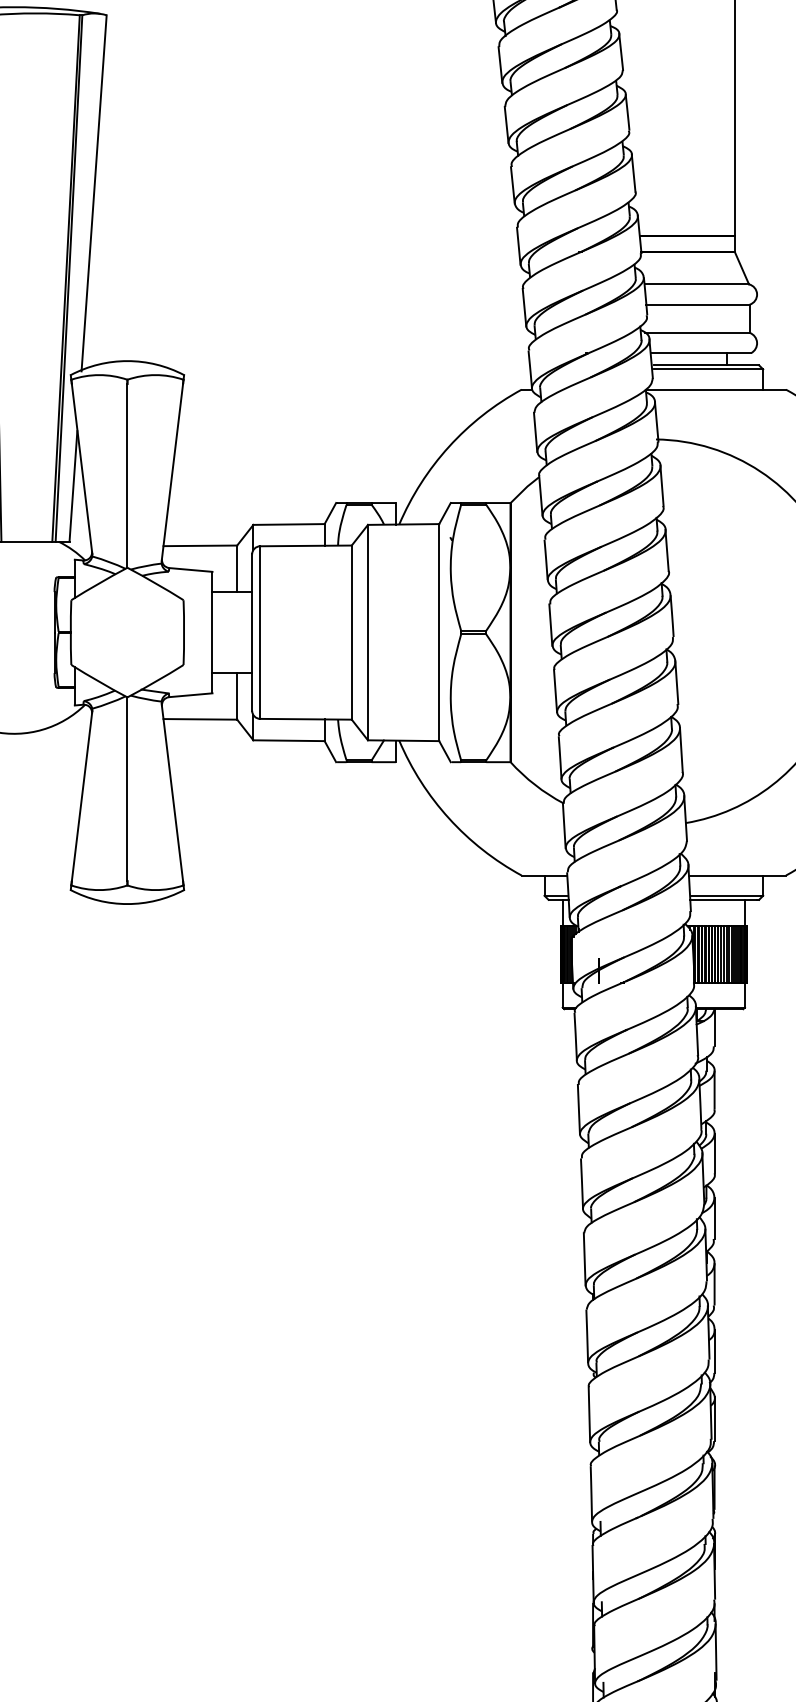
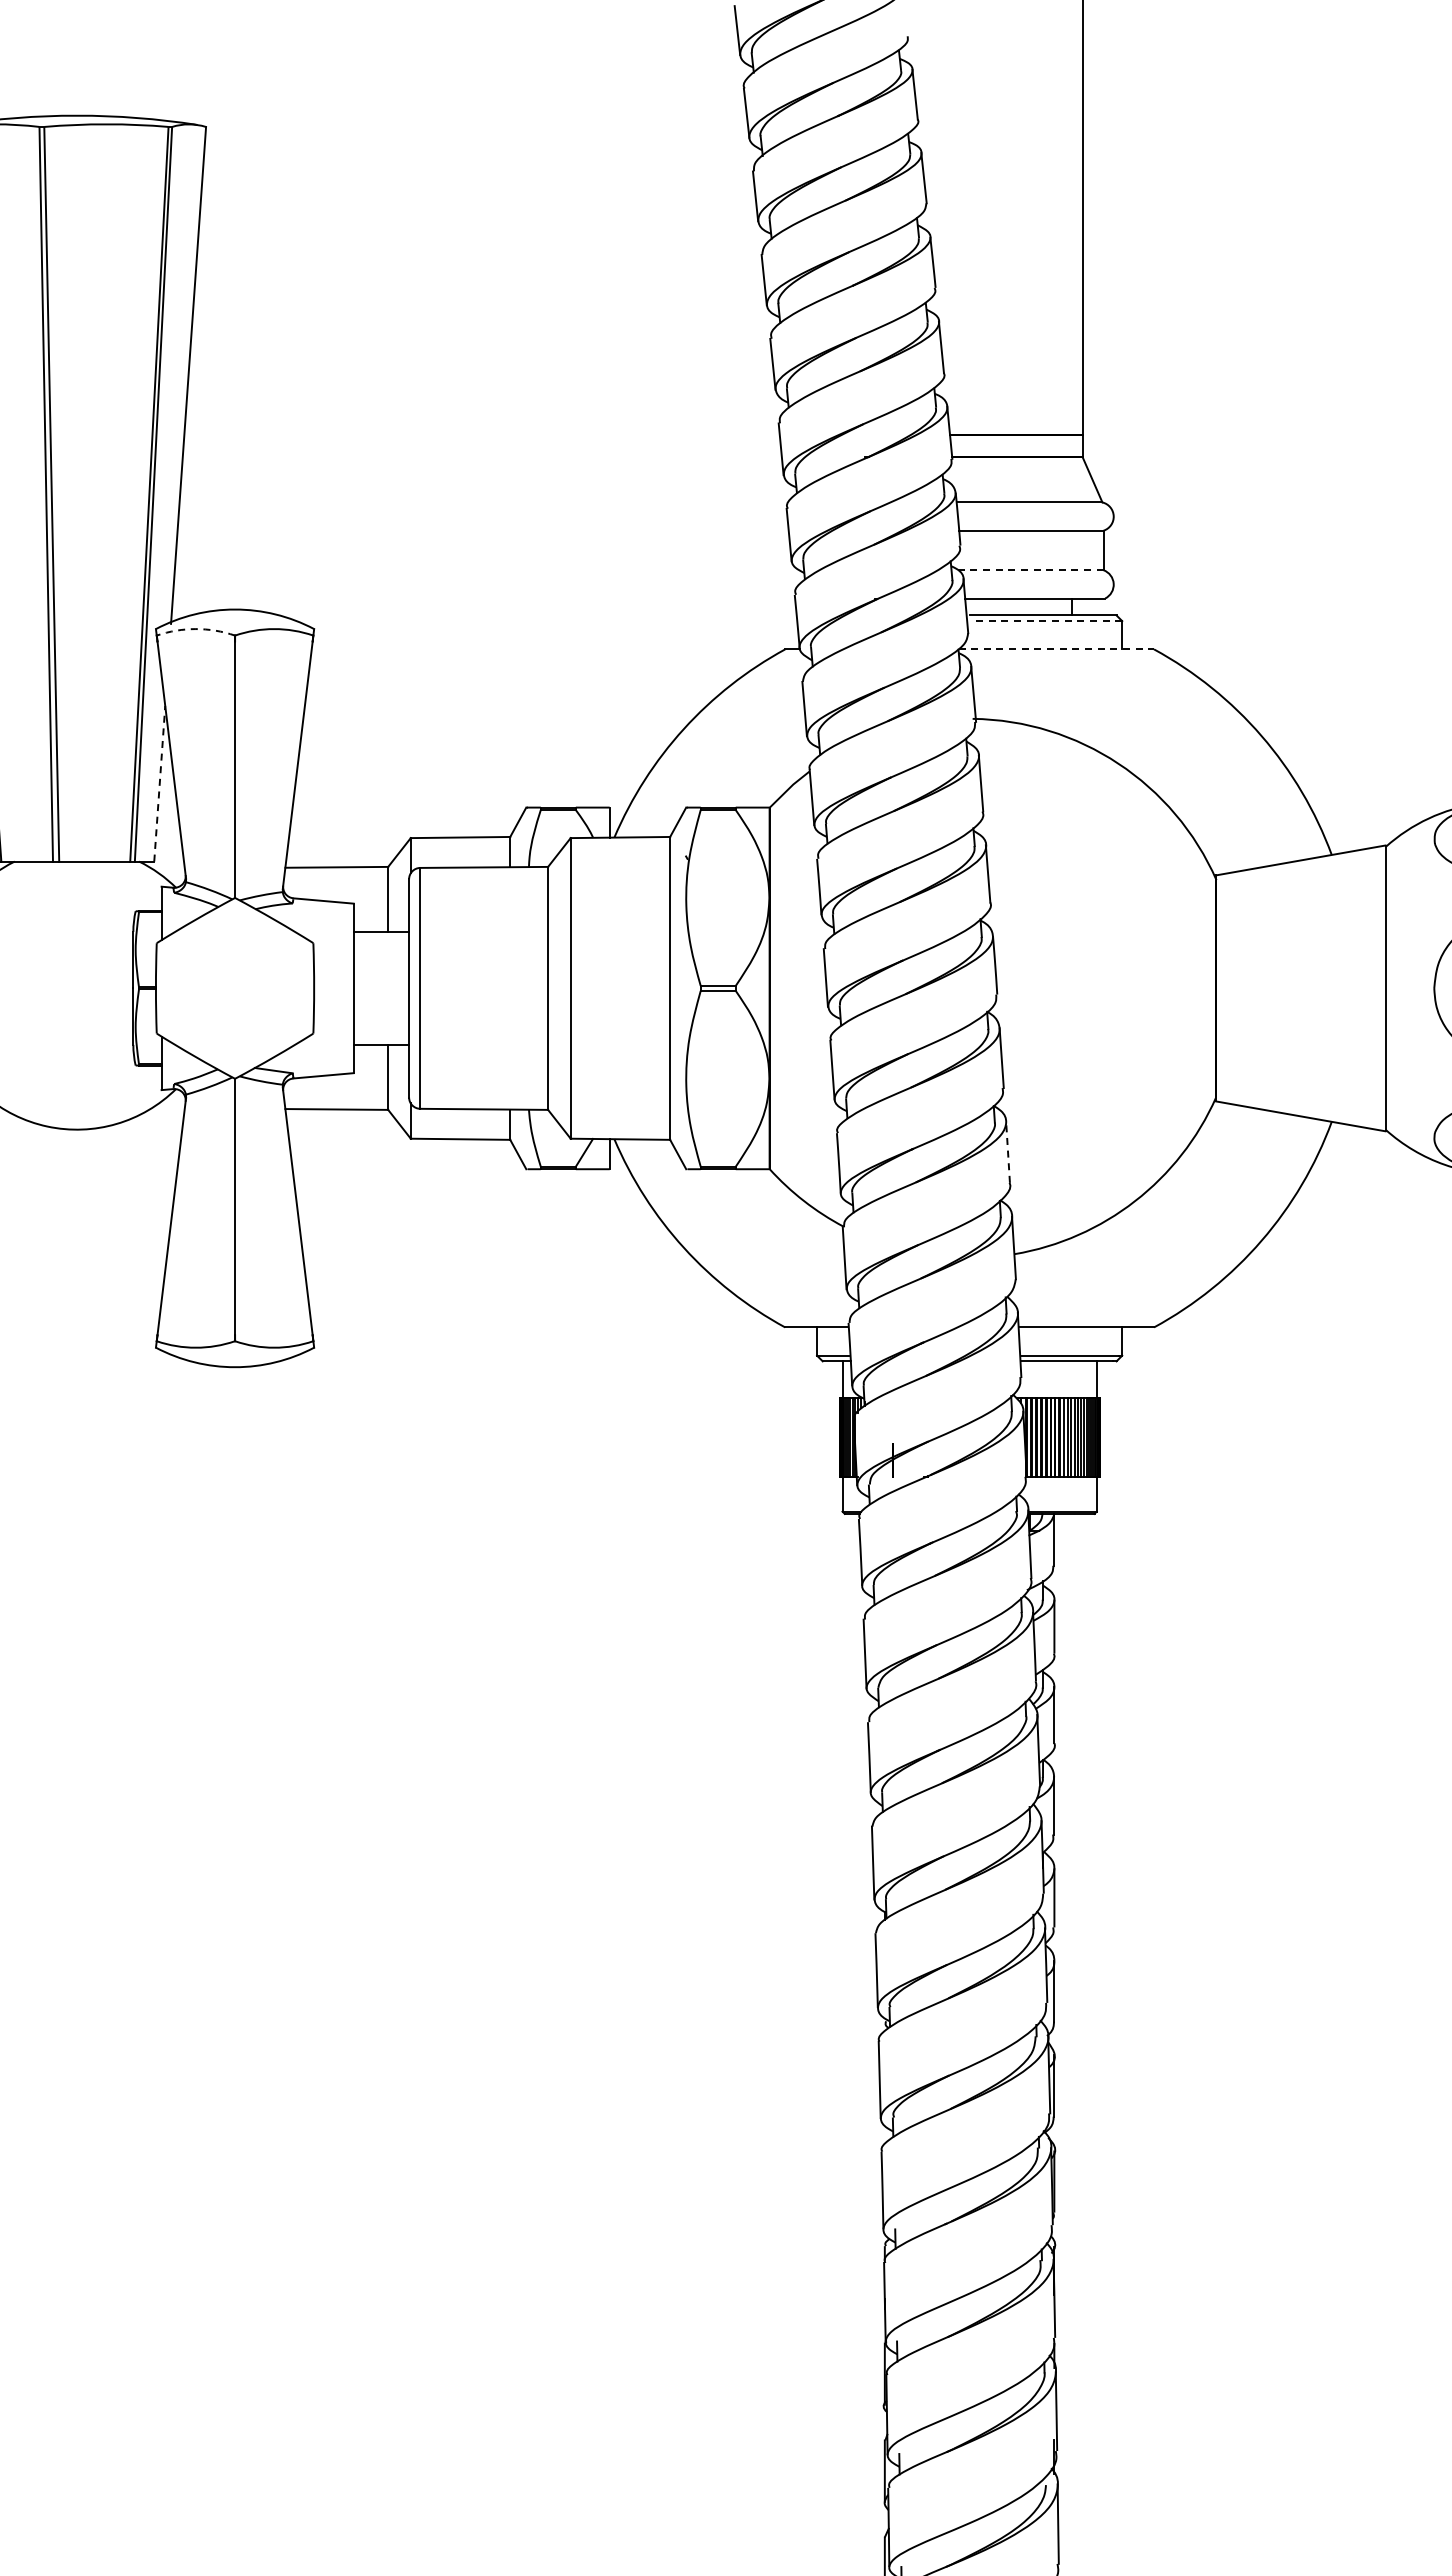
line: (697, 333) -> (1030, 570), solid -> dashed
line: (708, 369) -> (1045, 621), solid -> dashed
arc: (99, 375) -> (195, 629), solid -> dashed
line: (716, 389) -> (1056, 649), solid -> dashed
line: (73, 485) -> (159, 783), solid -> dashed
line: (681, 750) -> (1008, 1152), solid -> dashed

